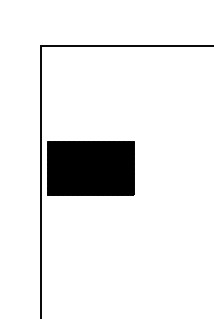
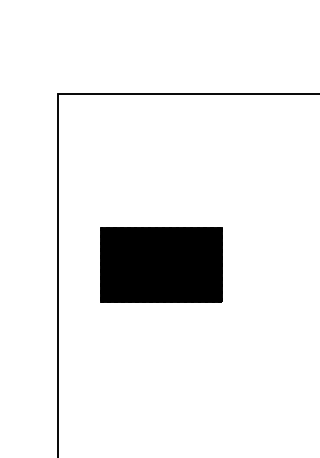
part: (91, 167) -> (161, 264), moved

